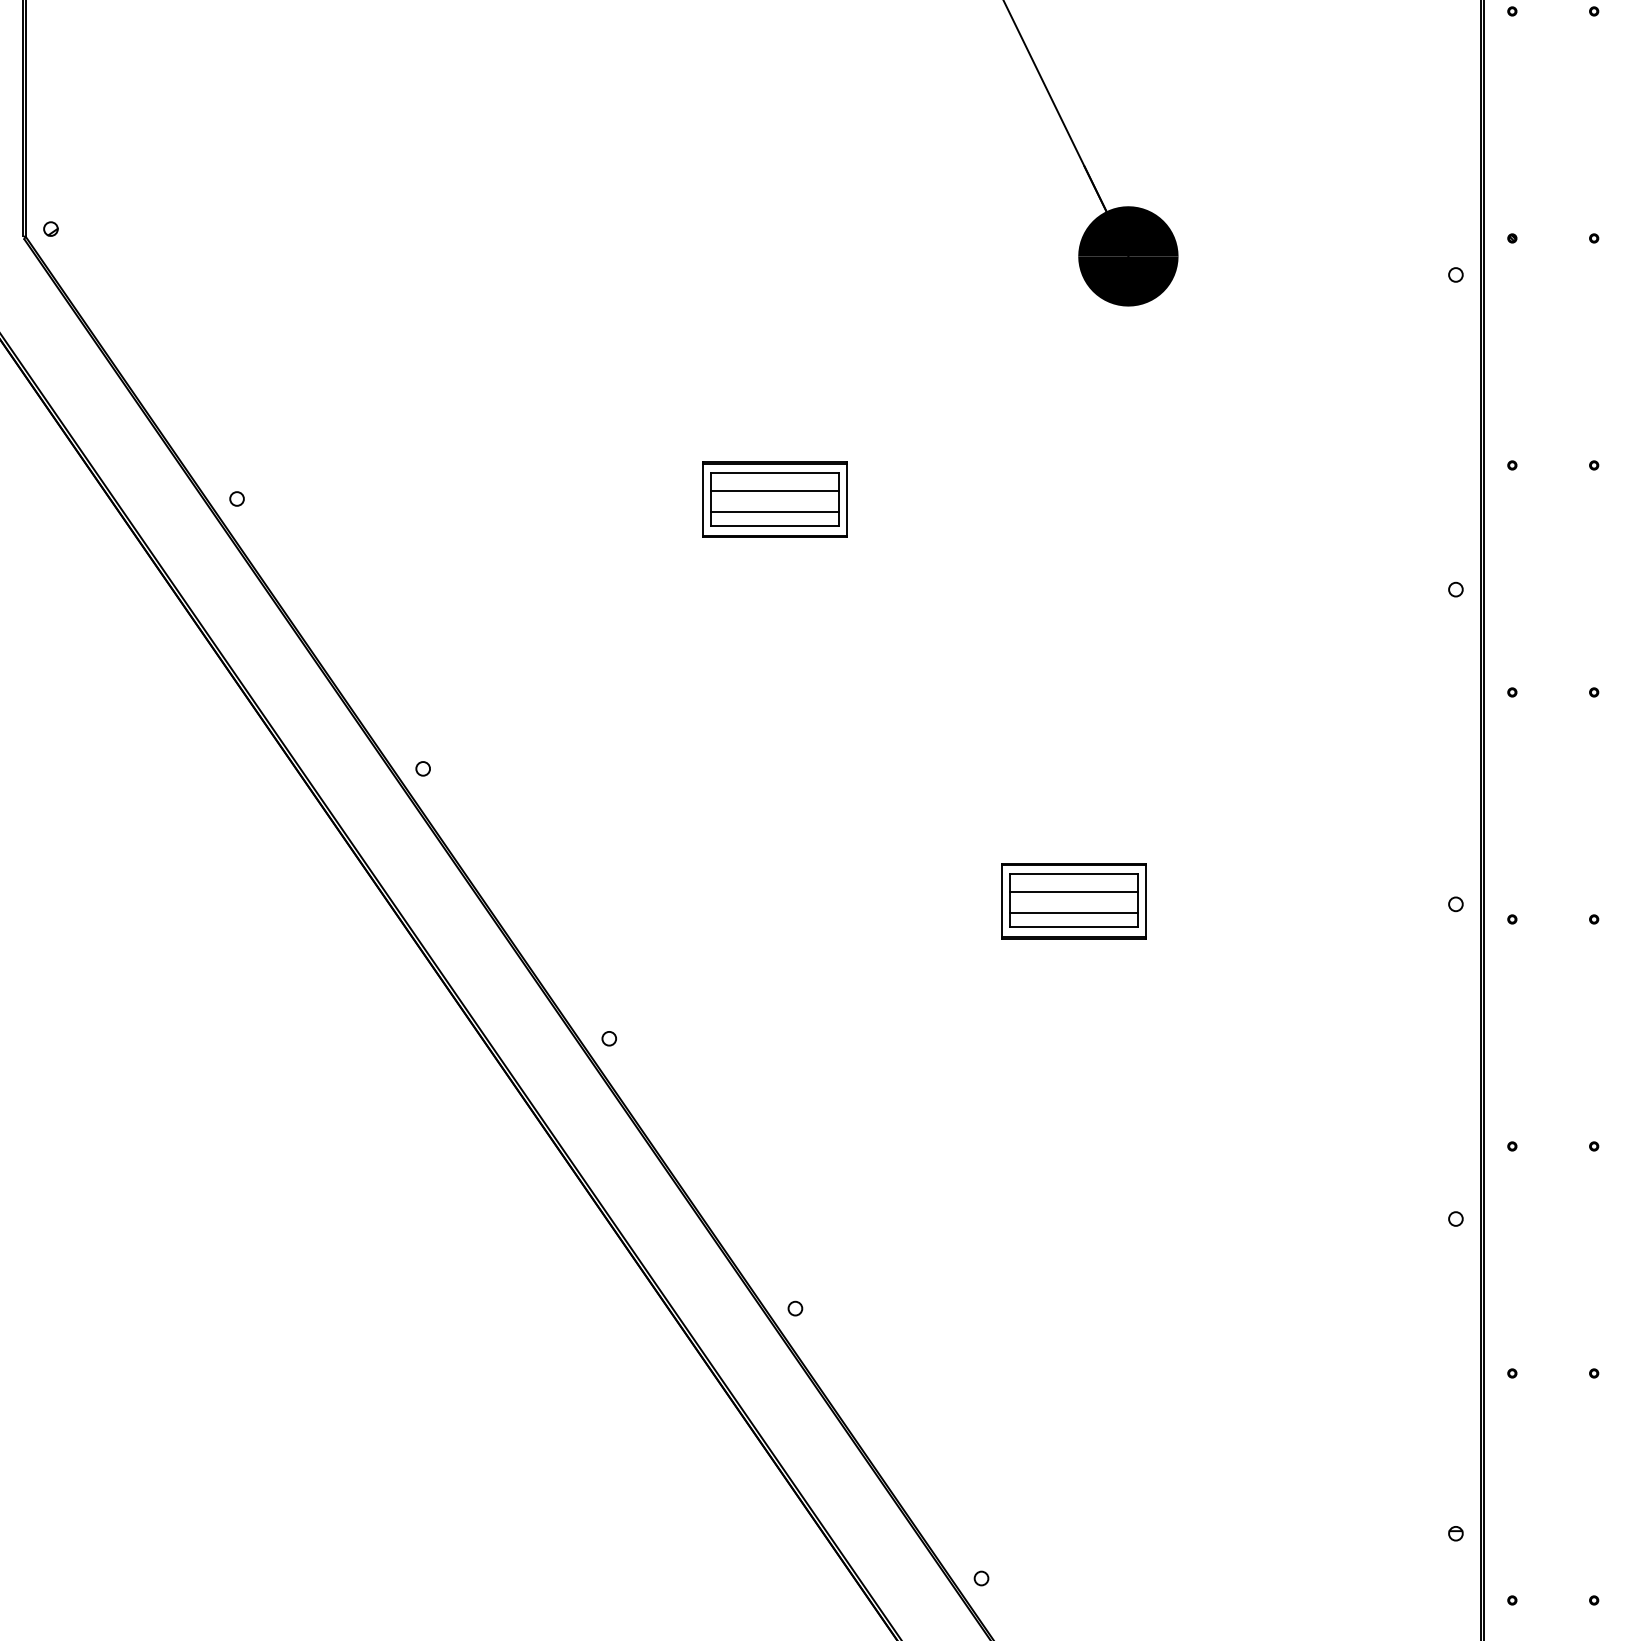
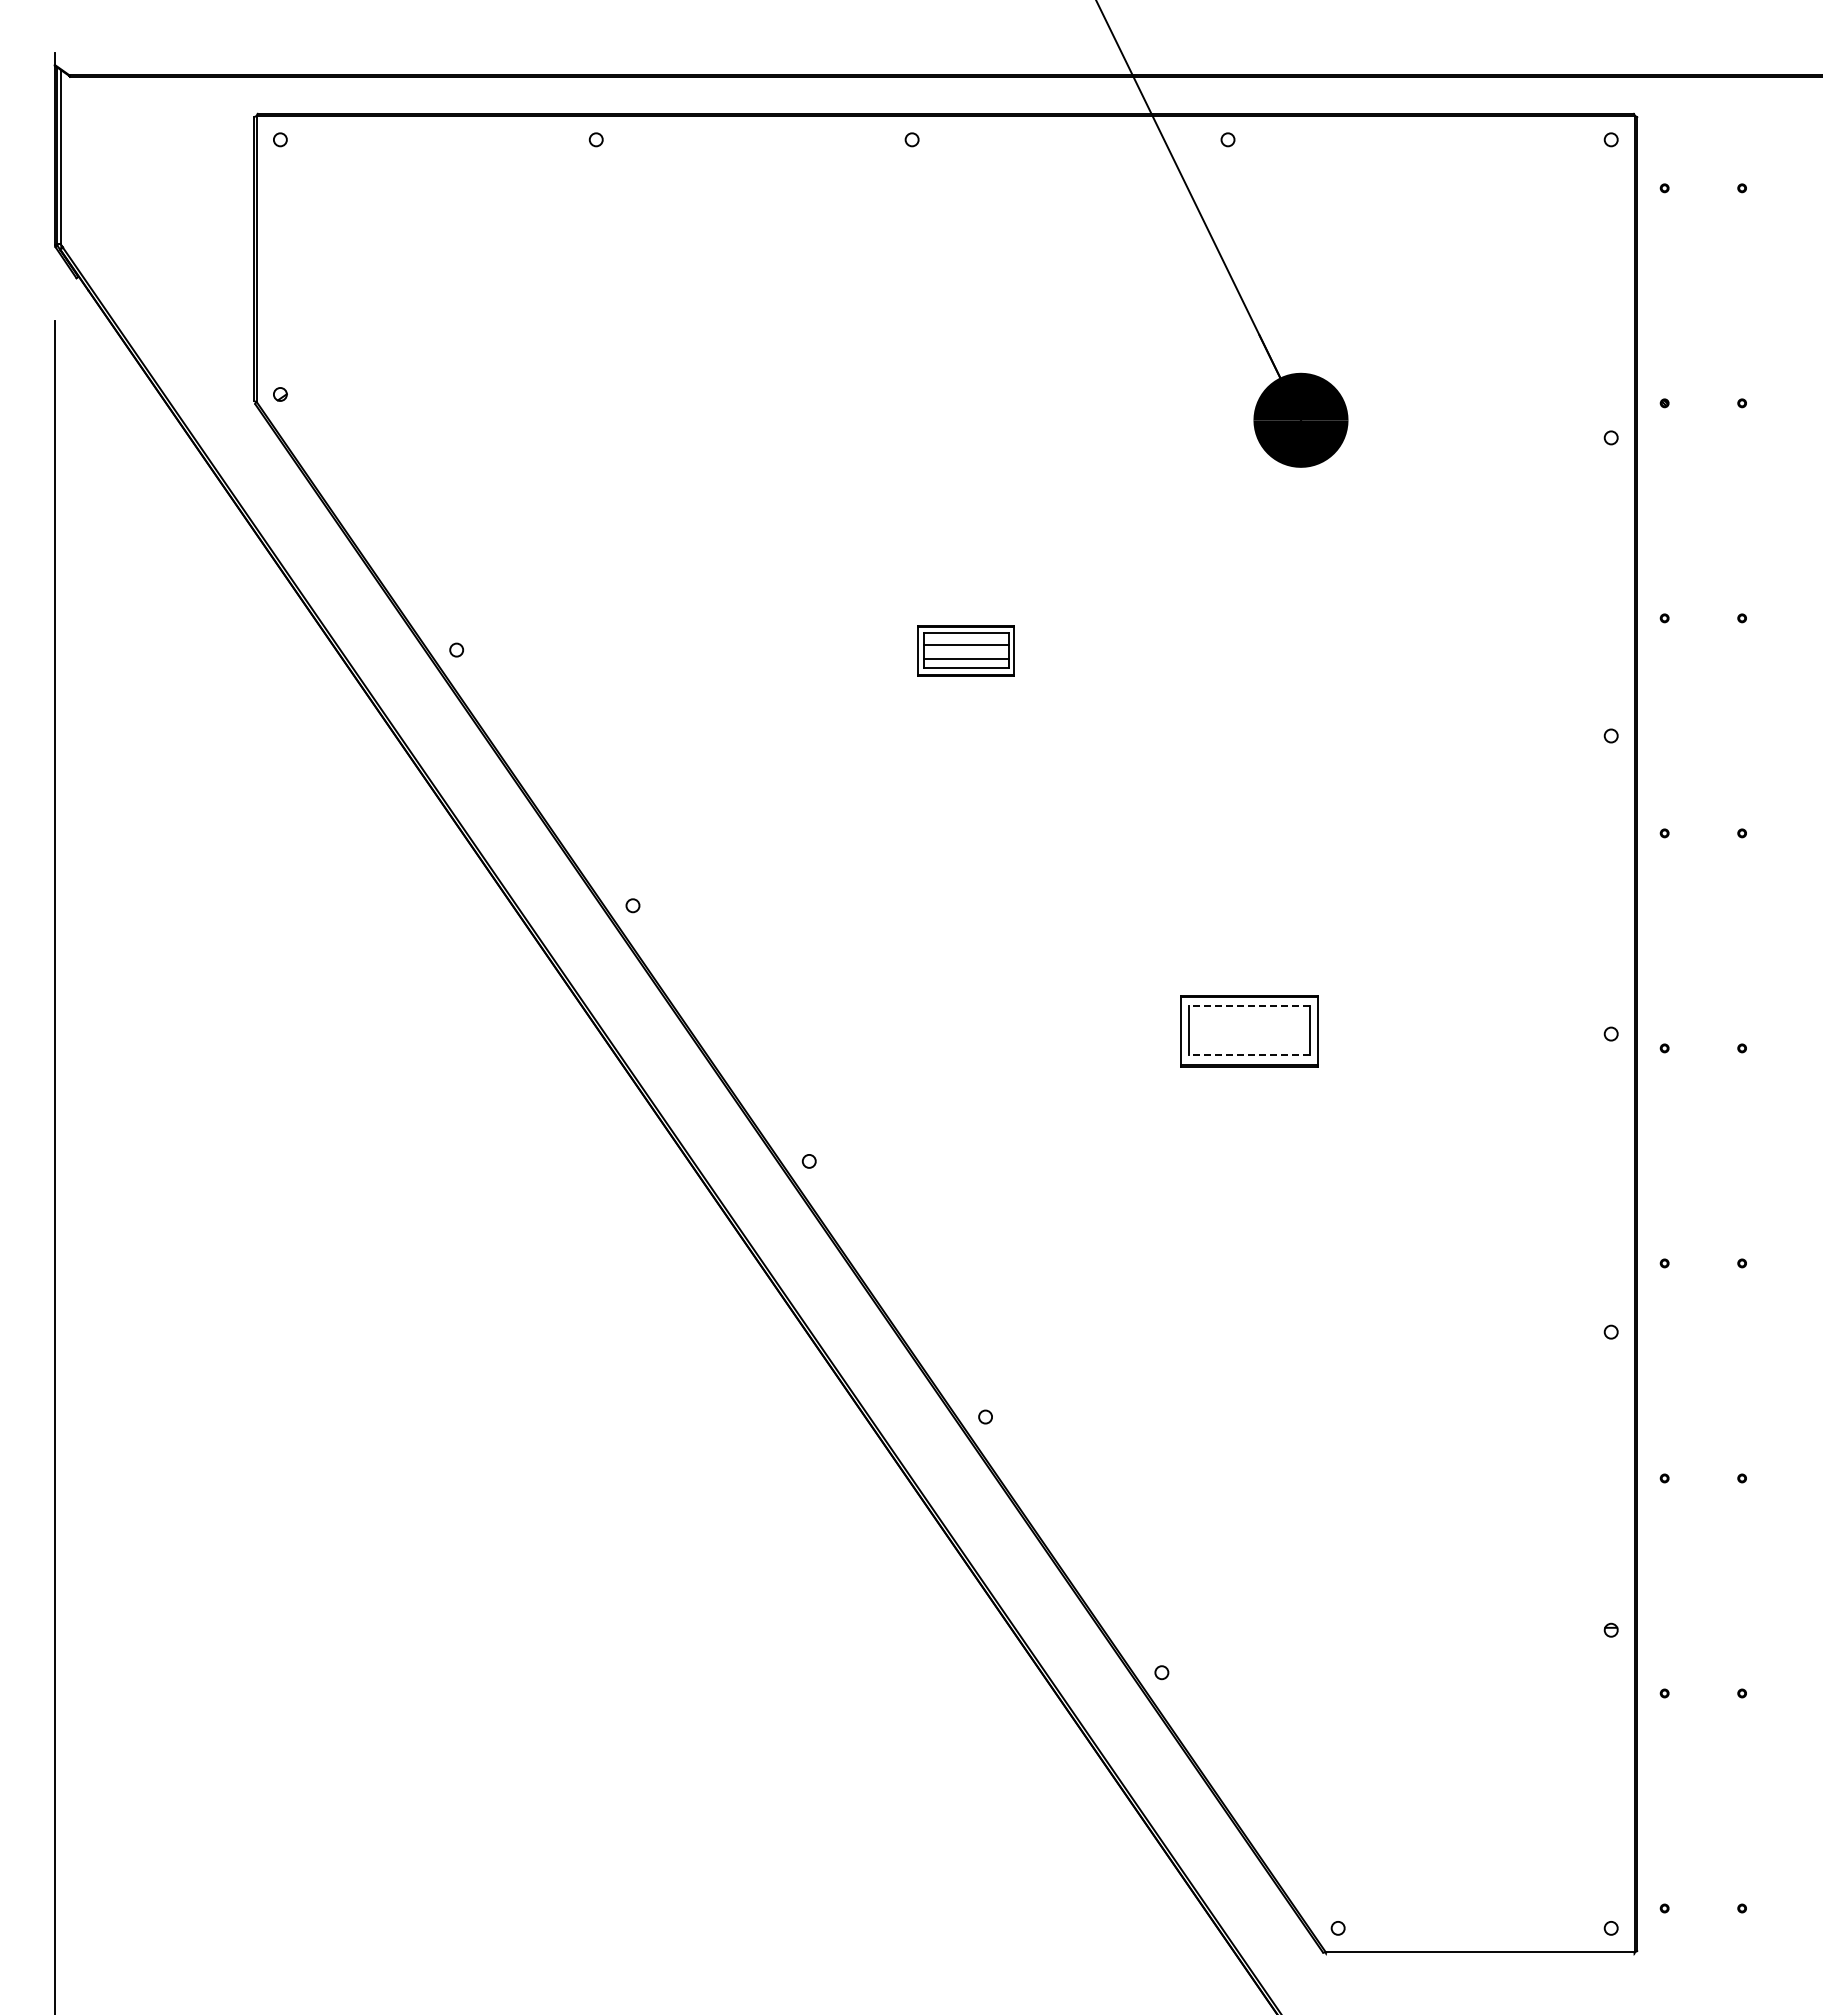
part: (775, 499) -> (966, 650), size x0.7
line: (1074, 874) -> (1249, 1005), solid -> dashed
line: (1074, 892) -> (1249, 1022), removed
line: (1074, 913) -> (1249, 1042), removed
line: (1074, 926) -> (1249, 1055), solid -> dashed

